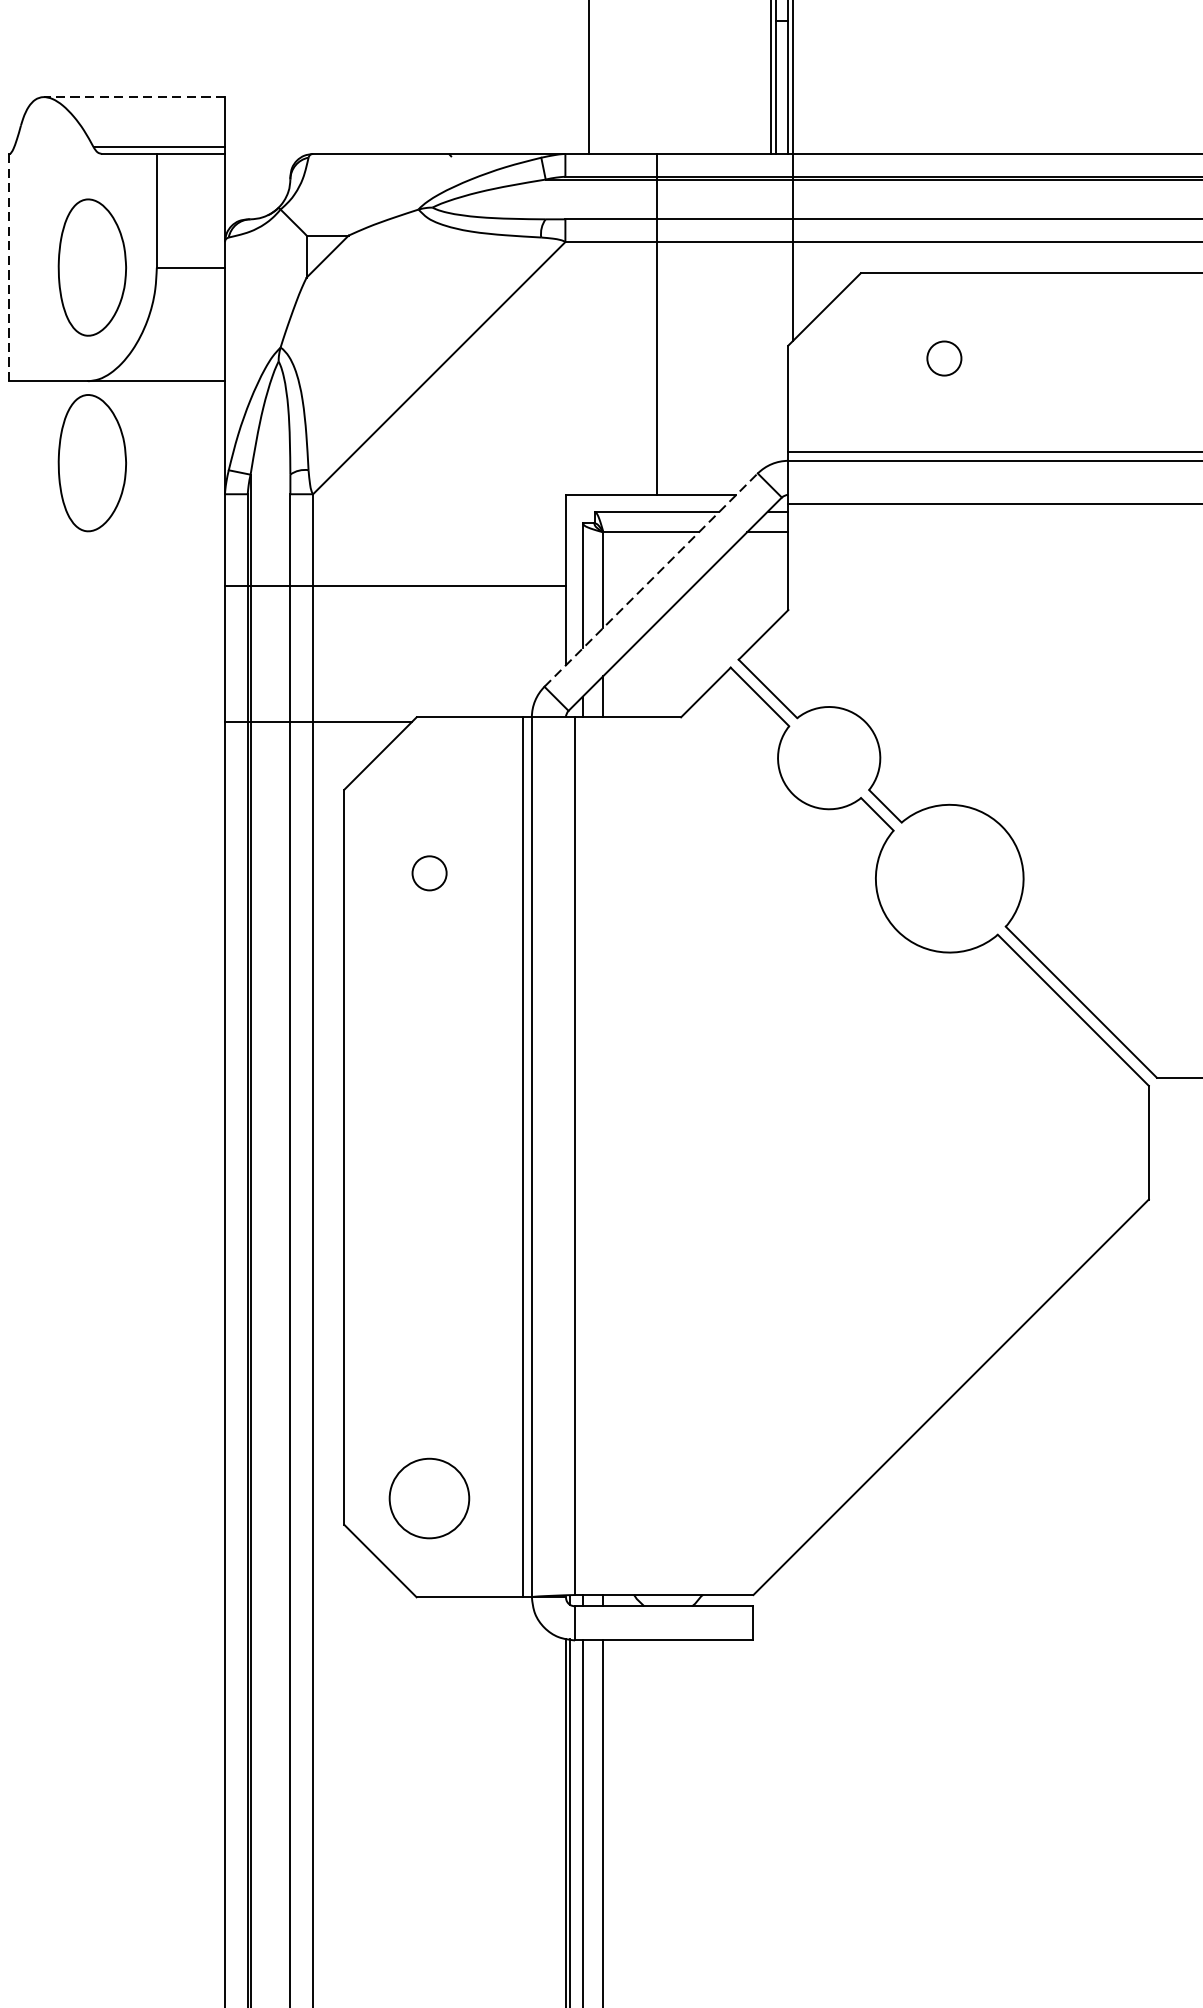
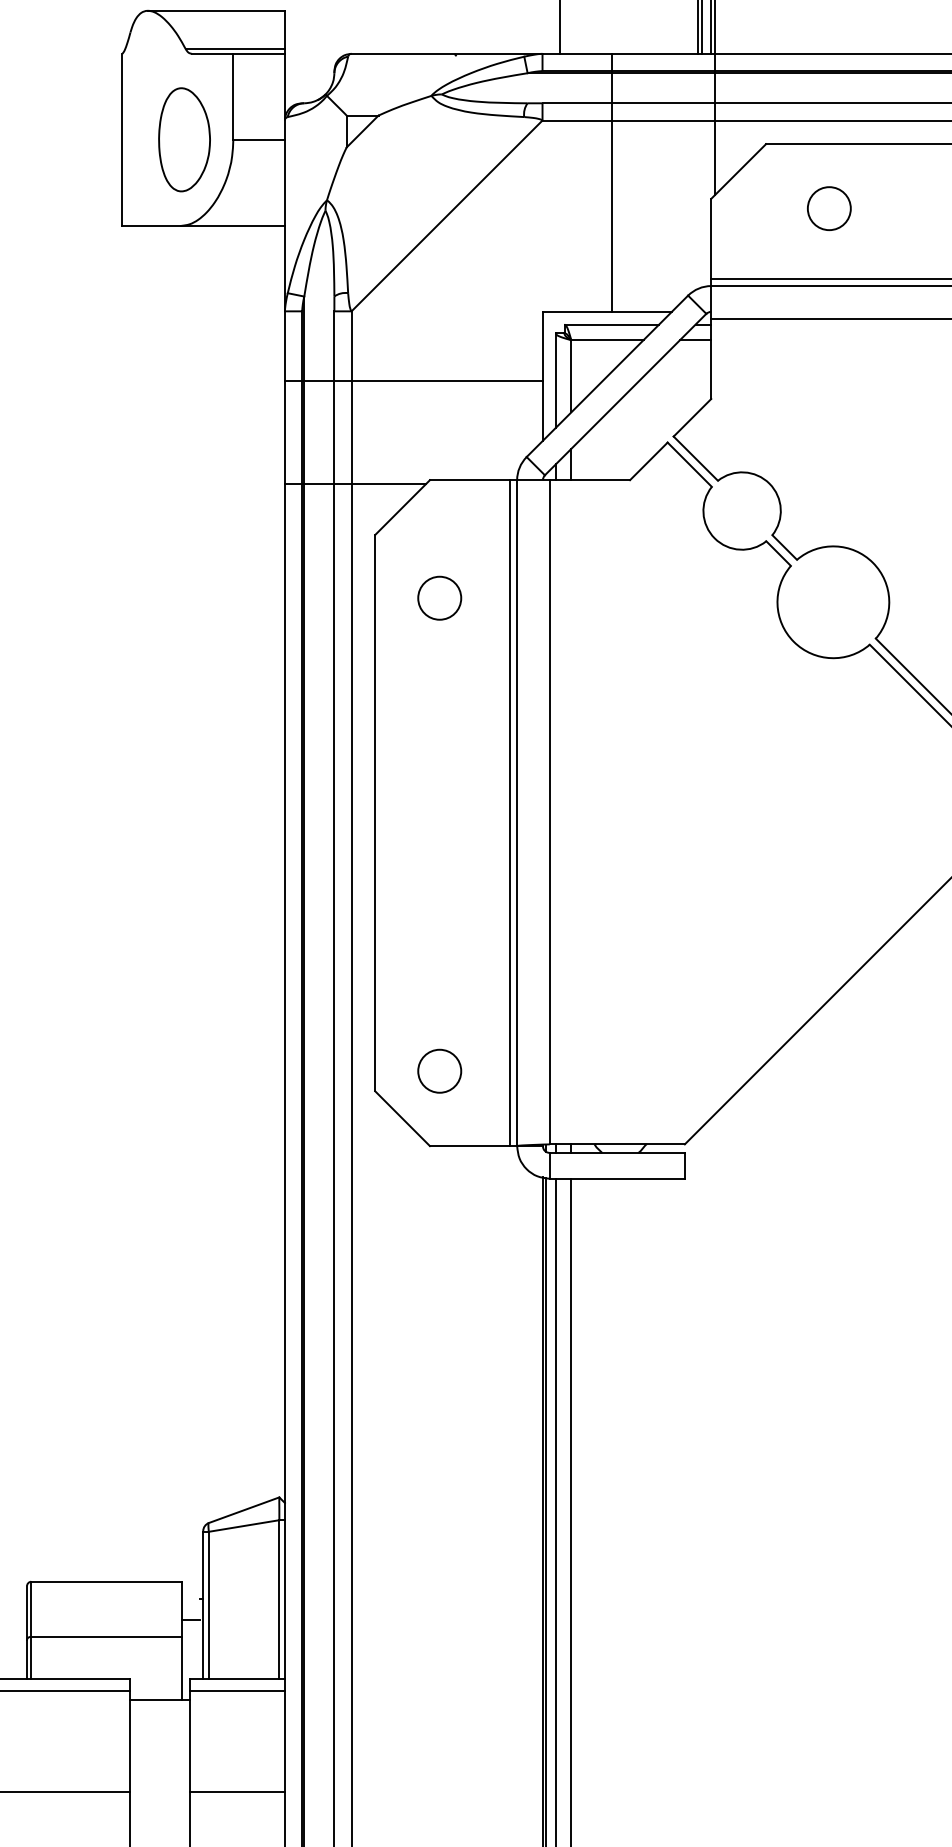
line: (133, 96) -> (215, 10), dashed -> solid
line: (9, 268) -> (121, 140), dashed -> solid
circle: (943, 358) -> (828, 208), size x1.67
part: (92, 462) -> (184, 287), removed
line: (651, 579) -> (607, 375), dashed -> solid
circle: (429, 872) -> (439, 597), size x1.67
circle: (429, 1497) -> (439, 1070), size x0.71

